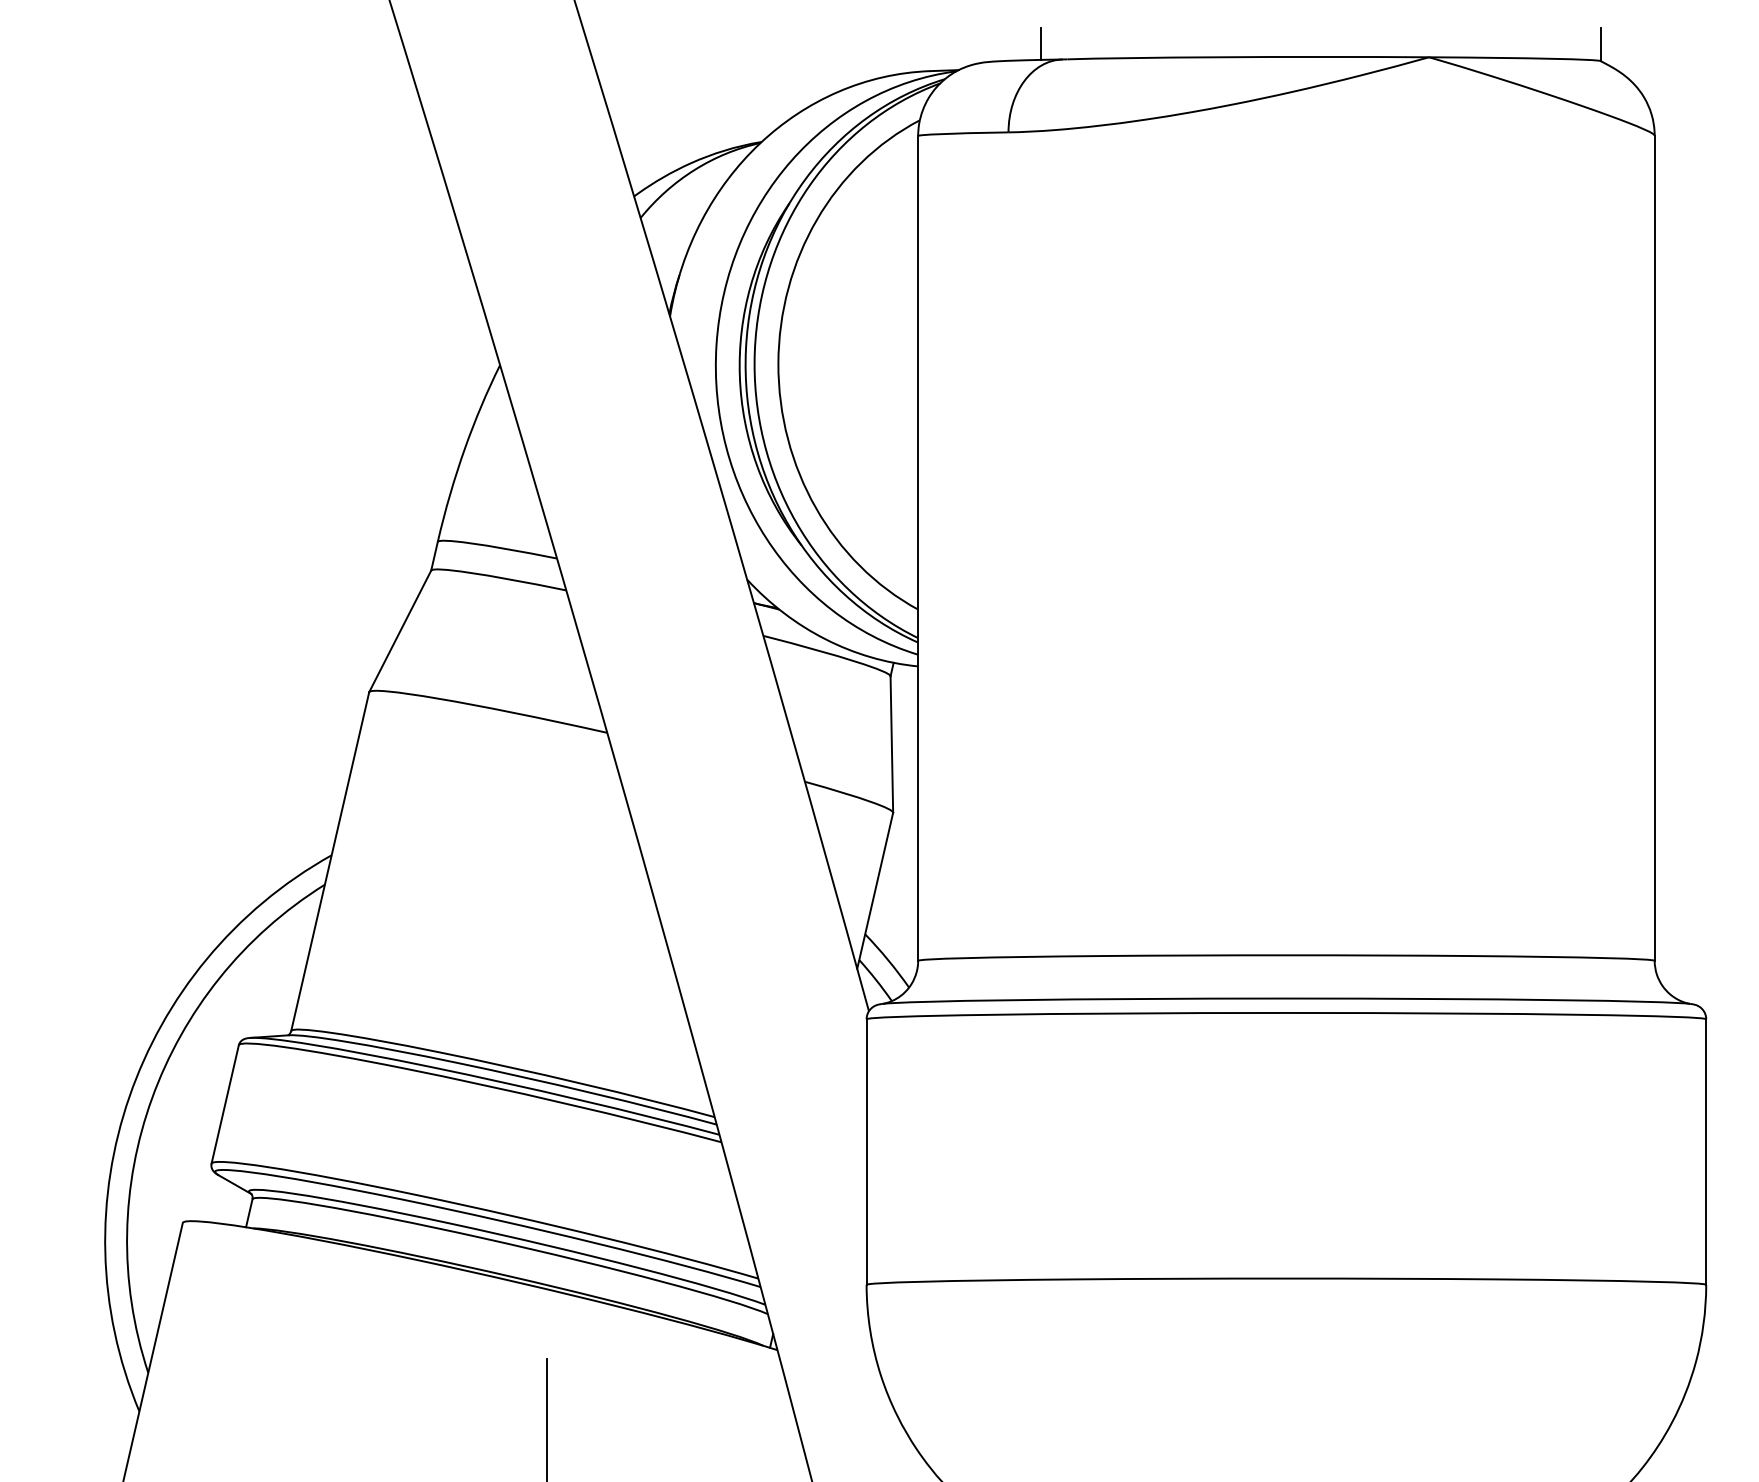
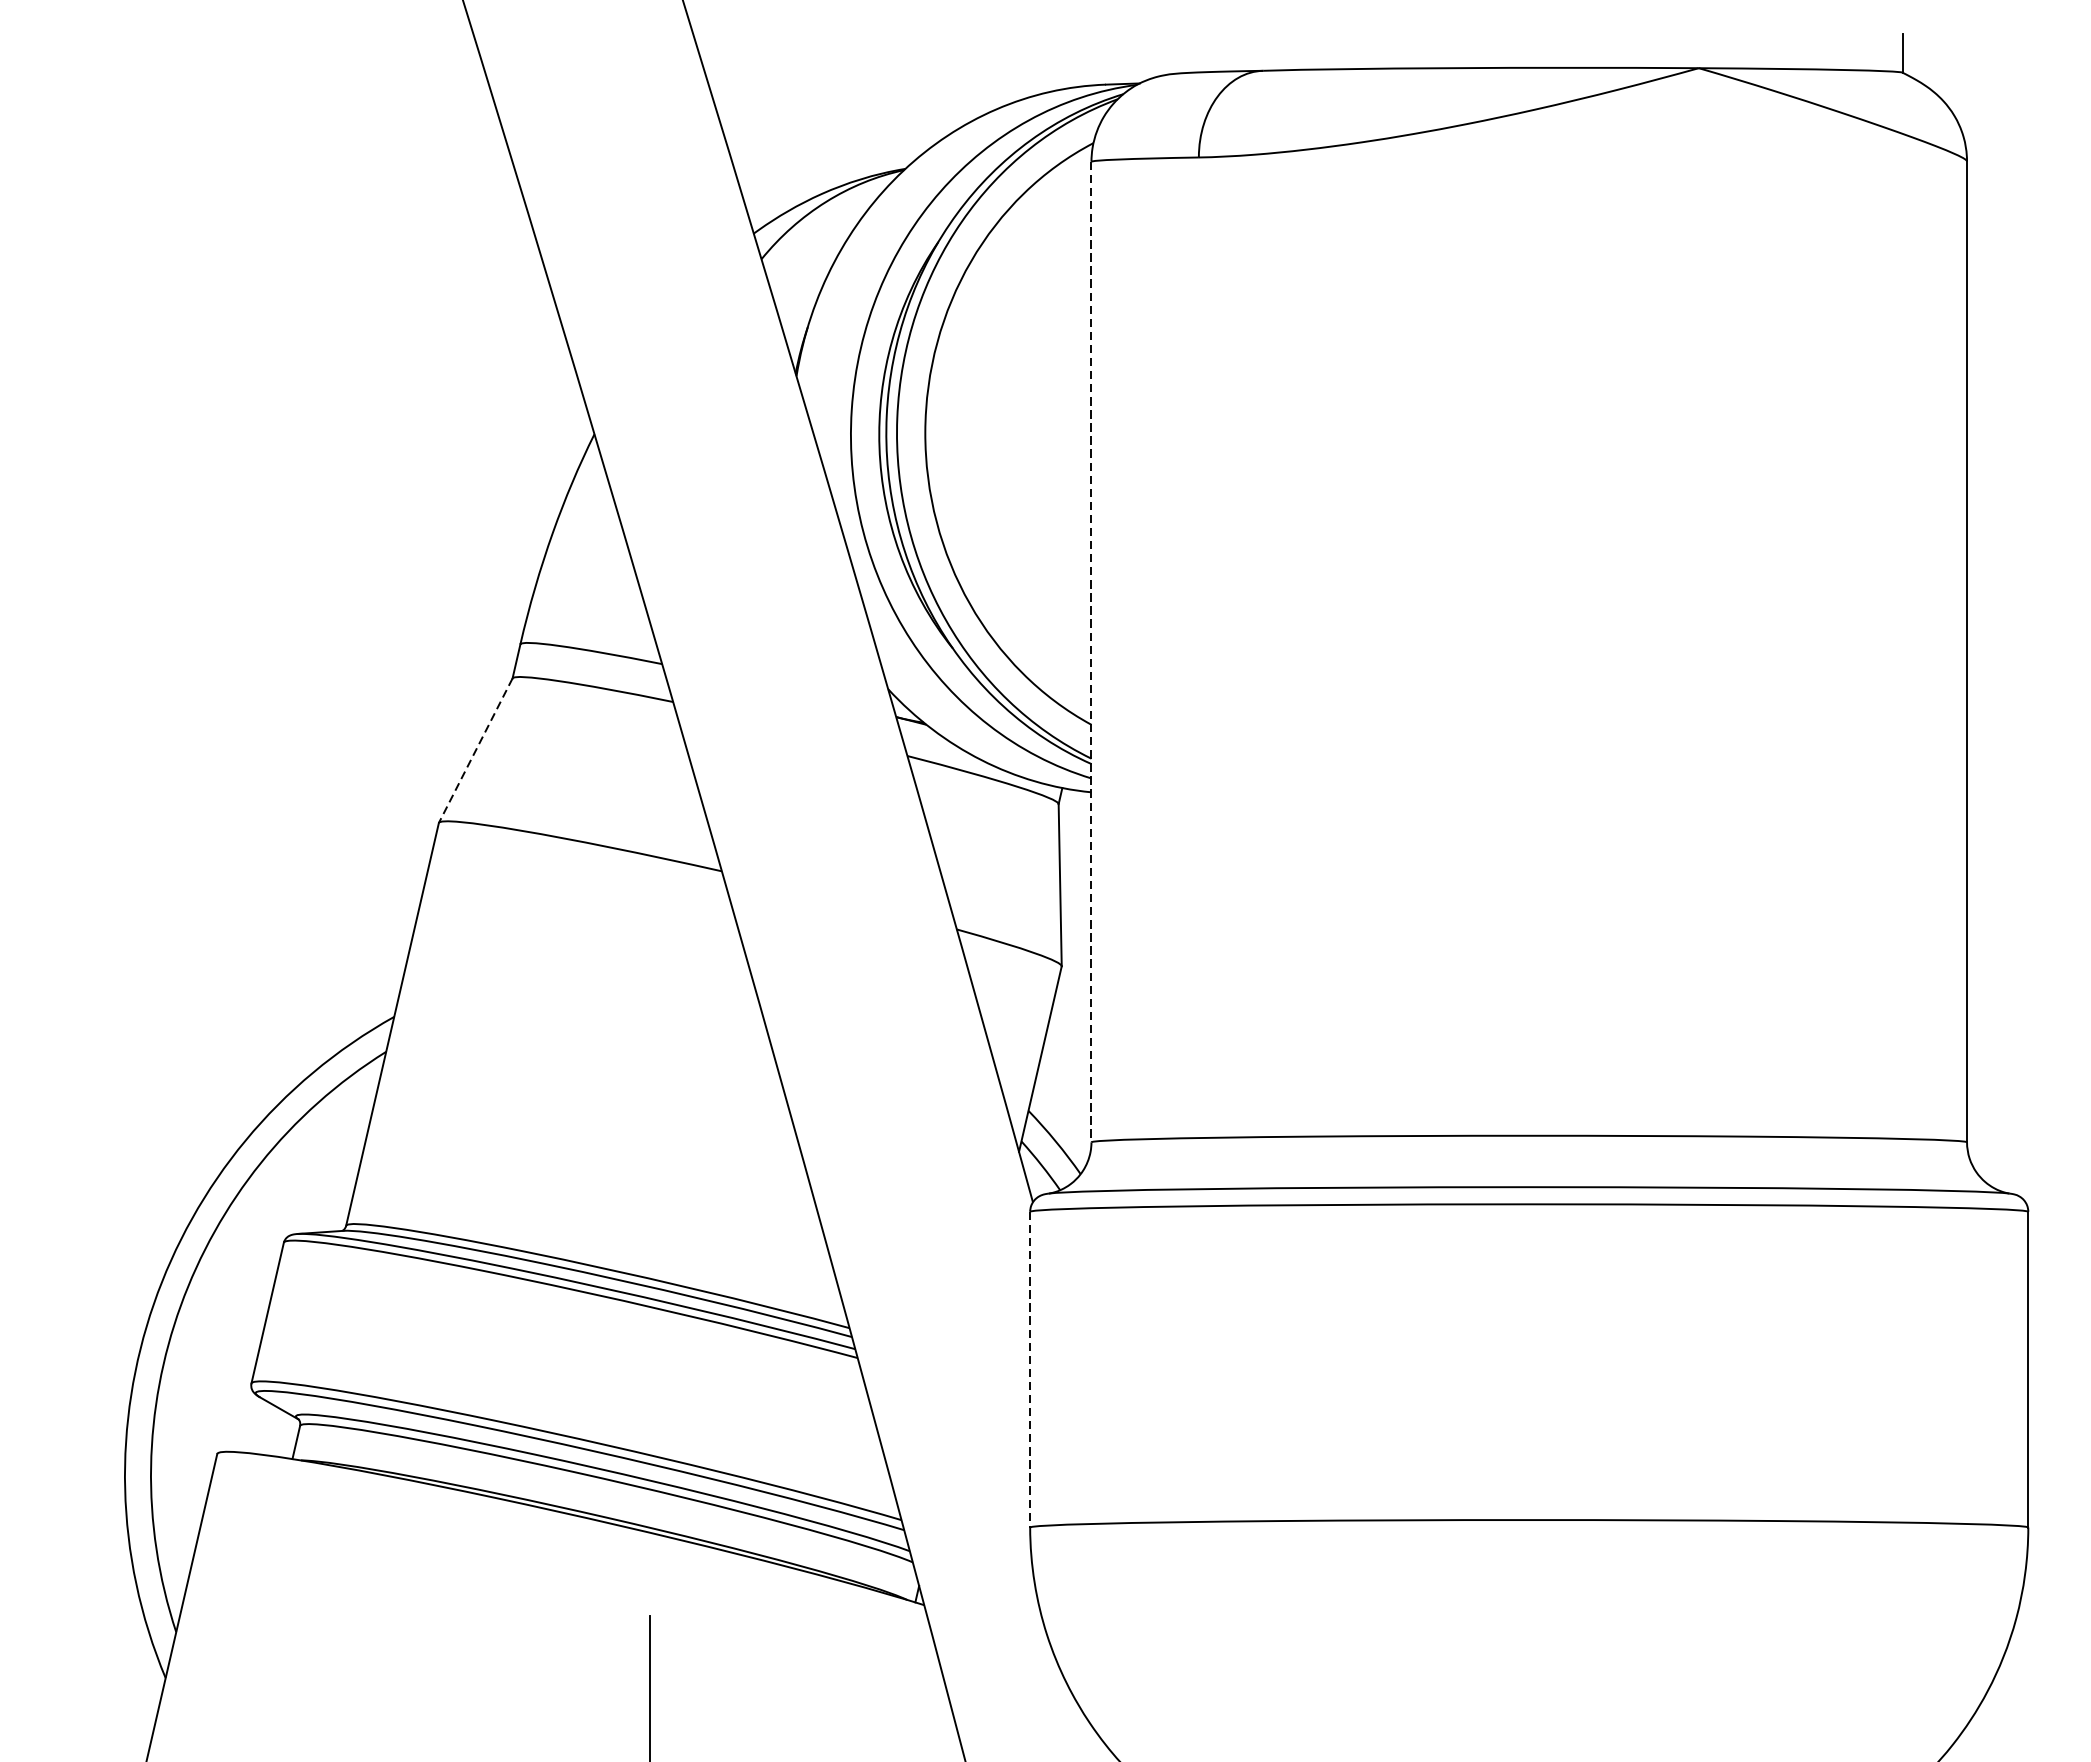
line: (1040, 43) -> (1236, 51), removed
line: (918, 548) -> (1091, 652), solid -> dashed
line: (400, 631) -> (476, 750), solid -> dashed
line: (866, 1152) -> (1030, 1370), solid -> dashed

